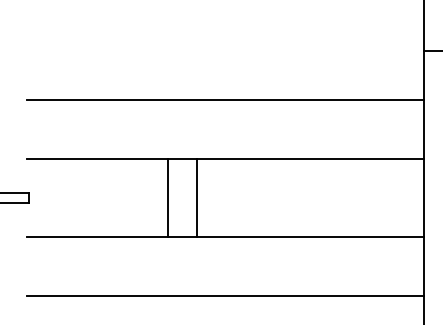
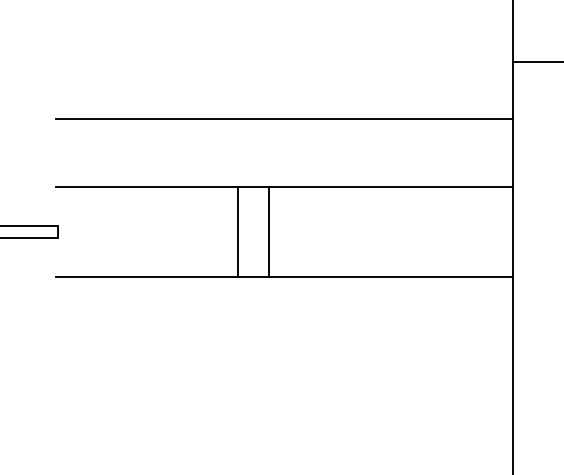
line: (167, 197) -> (237, 231), moved
line: (197, 197) -> (268, 231), moved
line: (224, 296) -> (283, 345), removed

